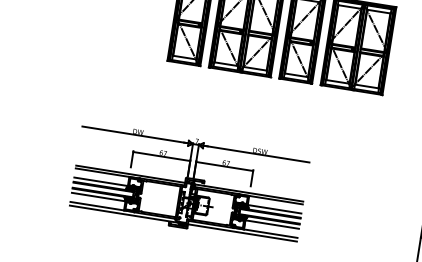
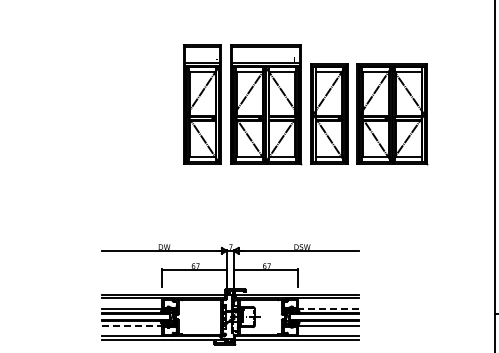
line: (99, 196) -> (132, 325), solid -> dashed
line: (273, 209) -> (327, 308), solid -> dashed

